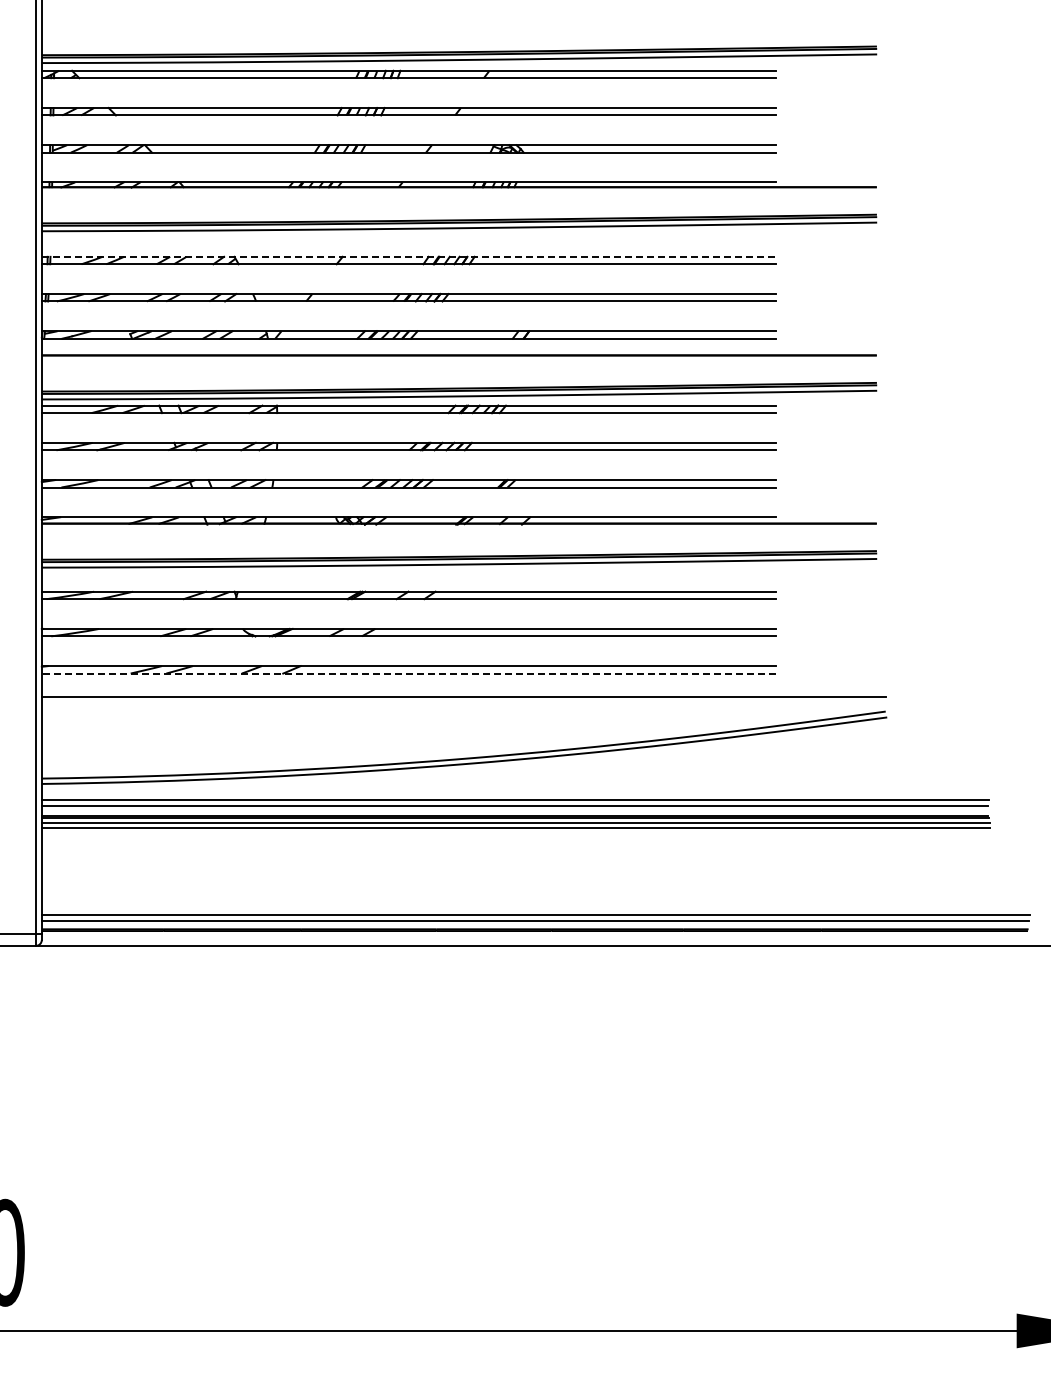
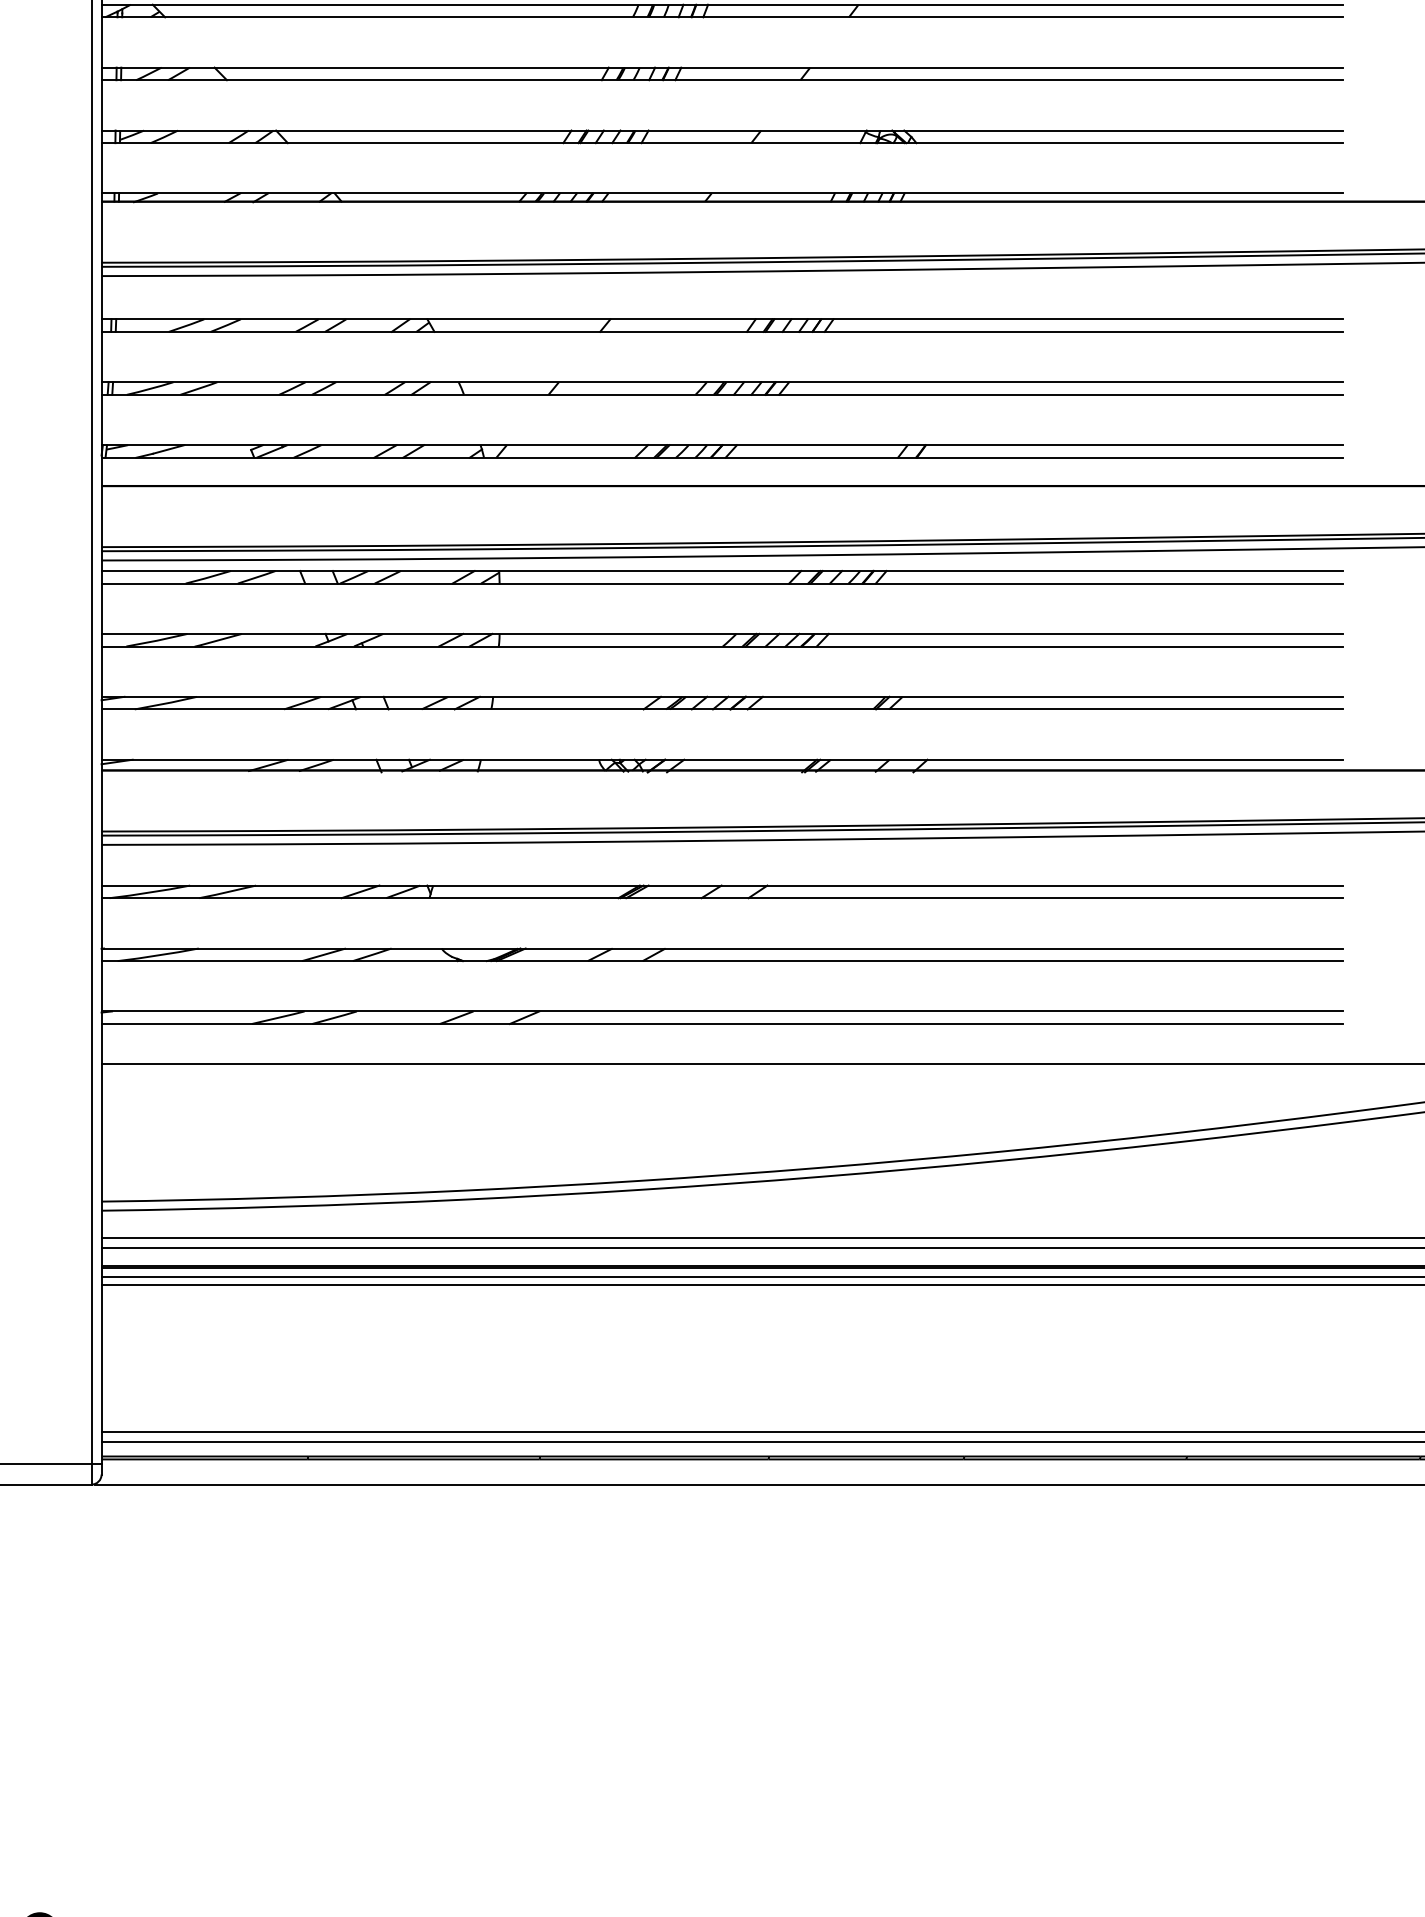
line: (409, 256) -> (723, 318), dashed -> solid
line: (408, 673) -> (721, 1023), dashed -> solid

